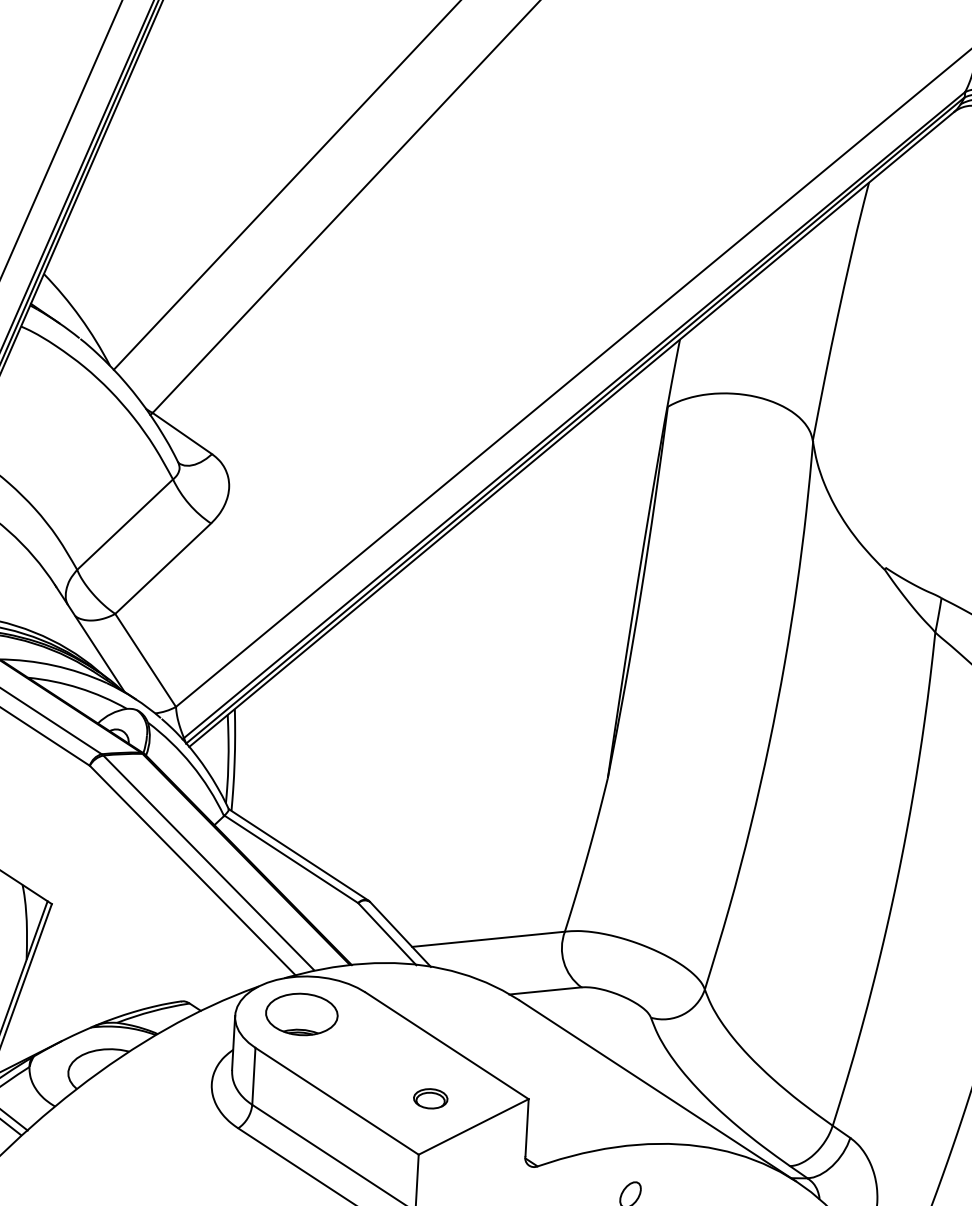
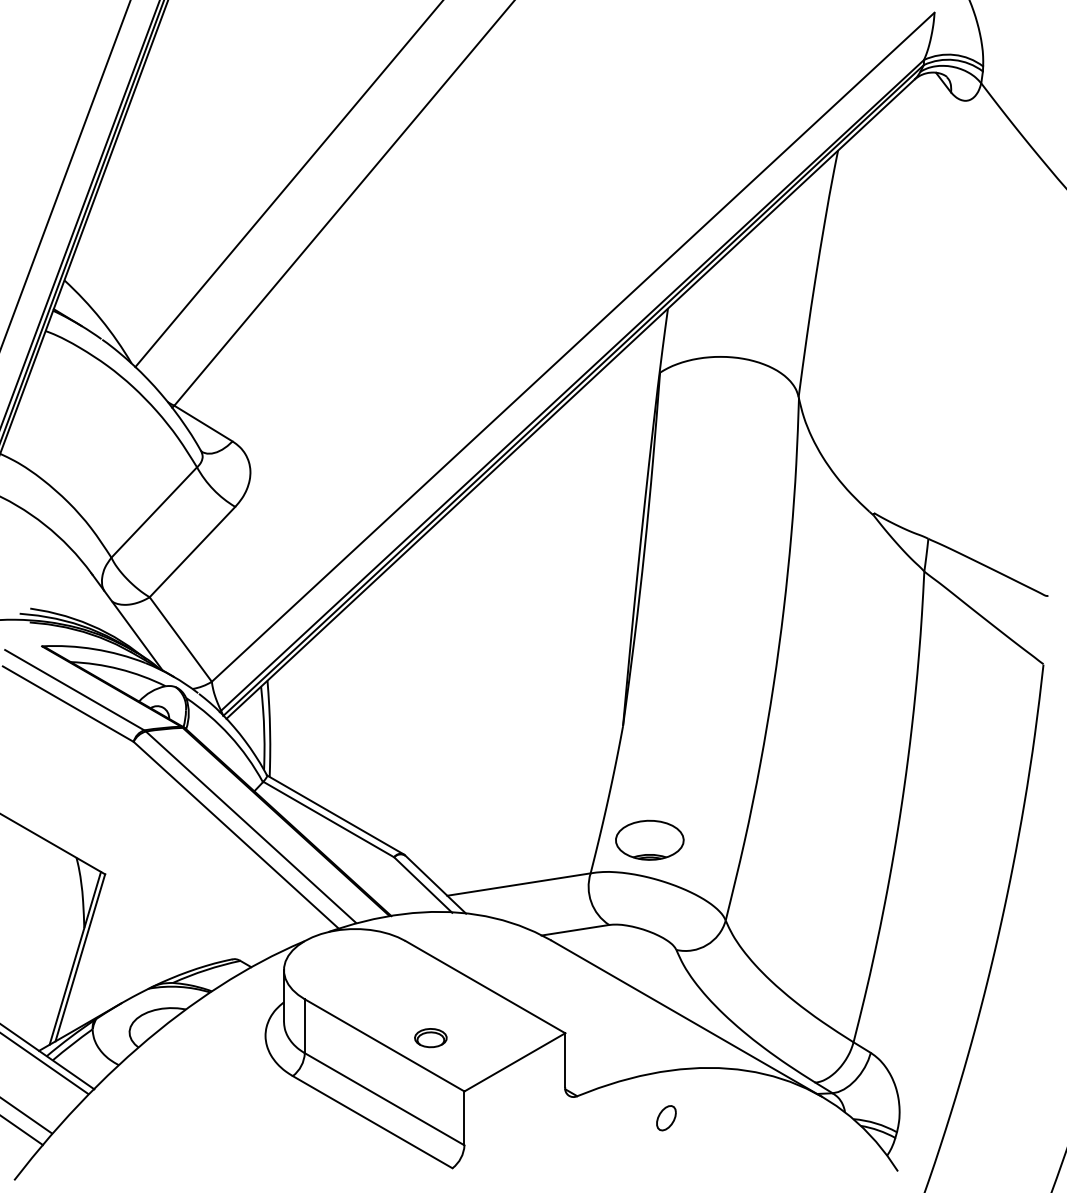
part: (301, 1013) -> (649, 839), moved
part: (430, 1099) -> (430, 1038), moved

